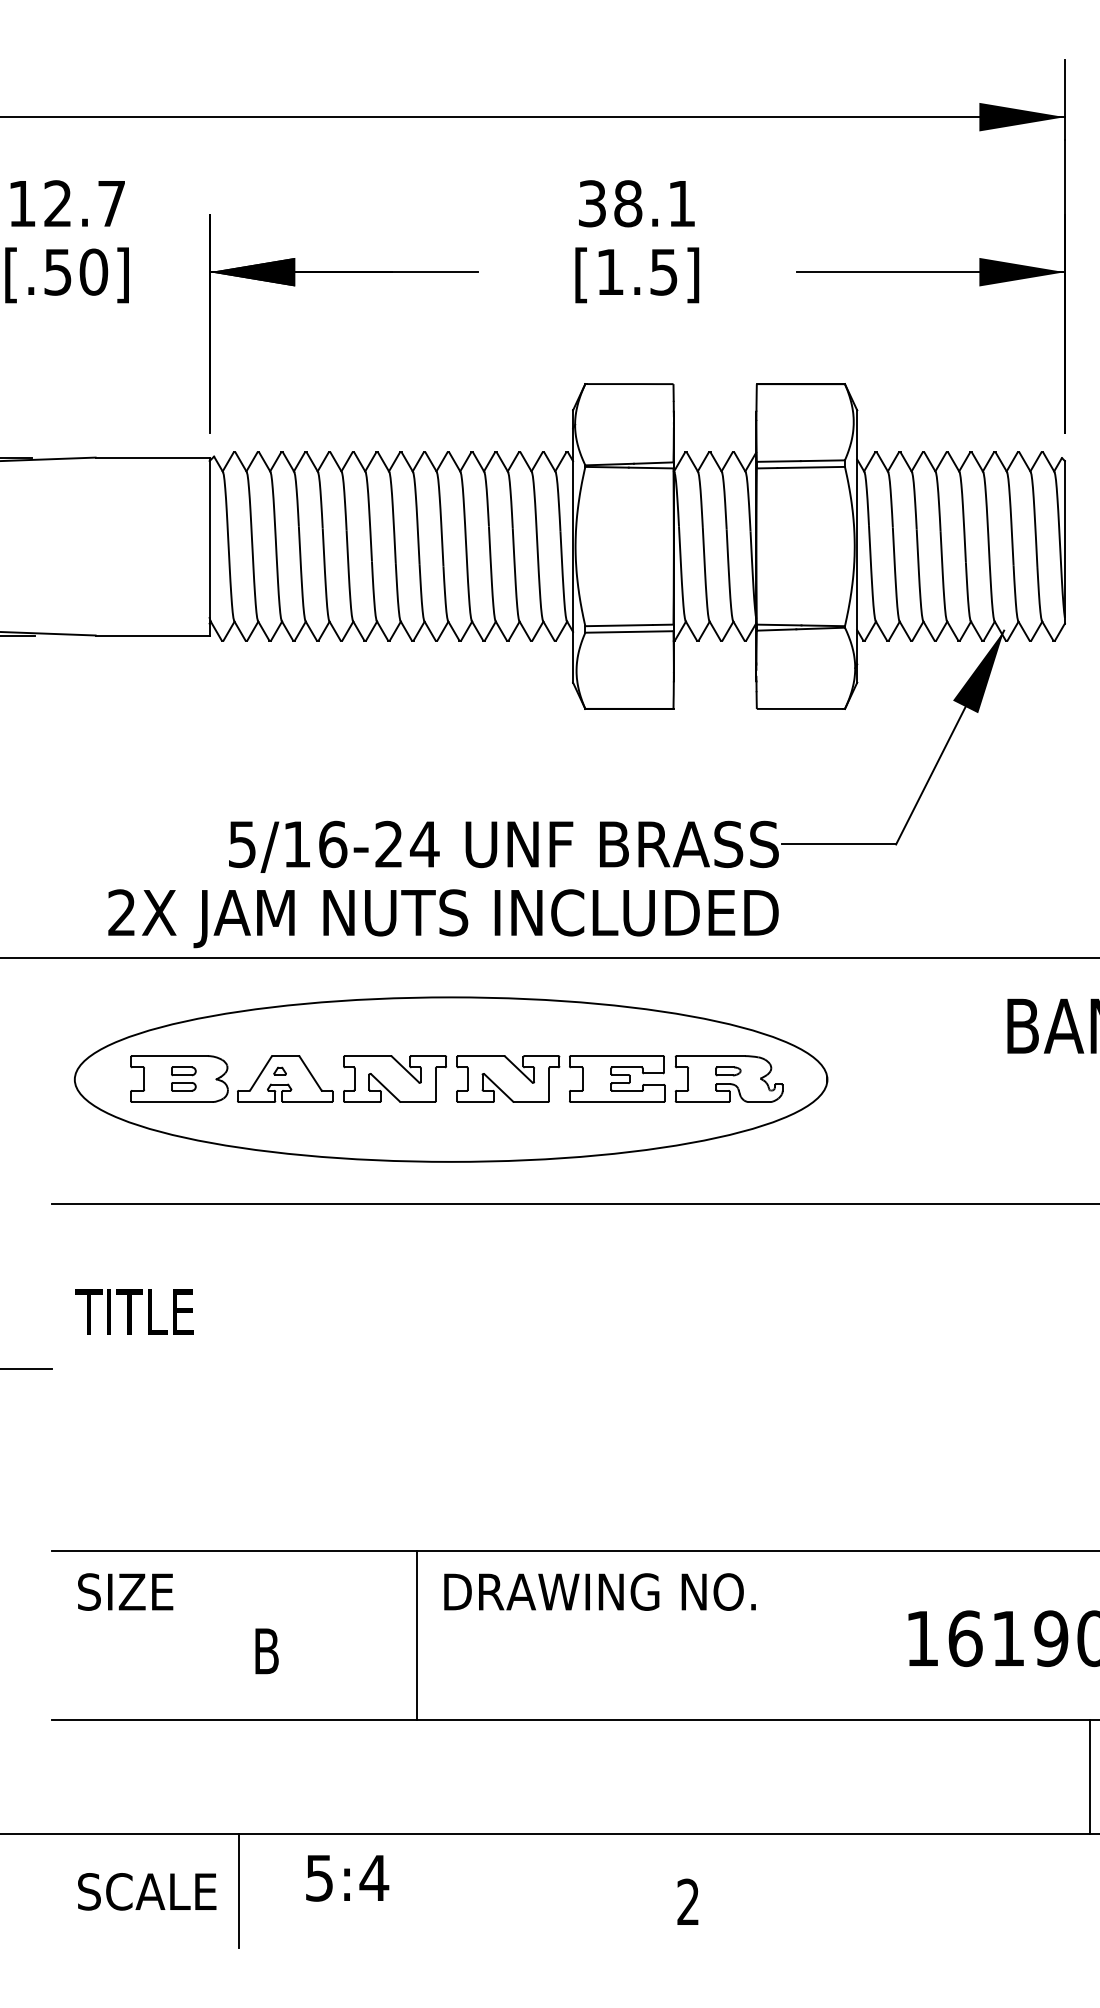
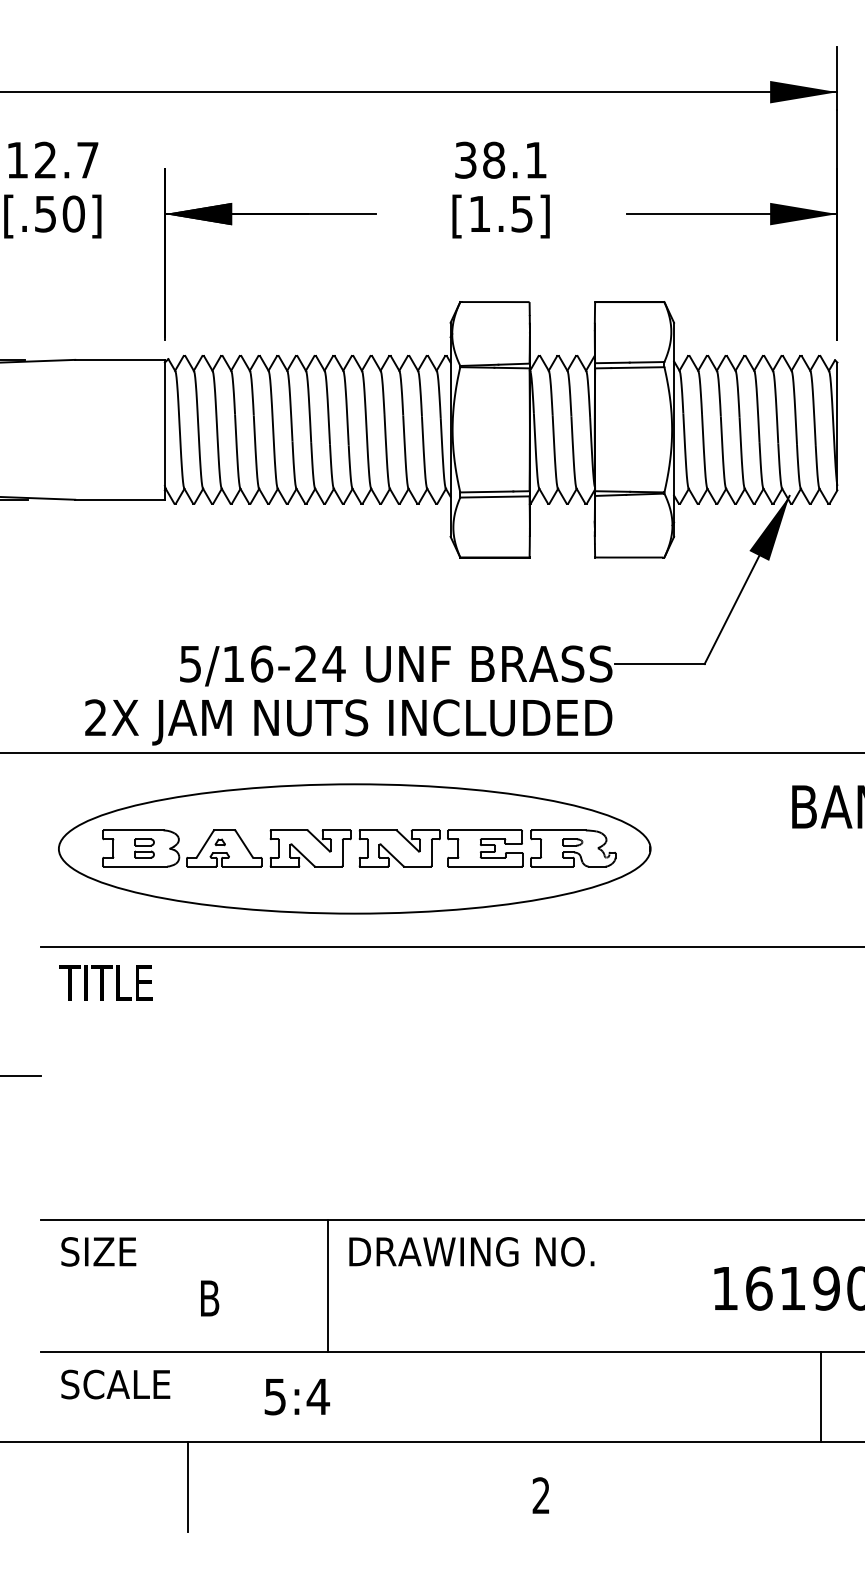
text: (134, 1311) -> (105, 982), moved
line: (1090, 1775) -> (821, 1396), moved
text: (347, 1878) -> (297, 1397), moved
text: (146, 1891) -> (115, 1384), moved

